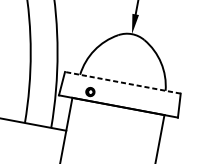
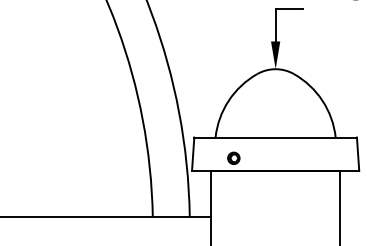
line: (122, 82) -> (275, 137), dashed -> solid

